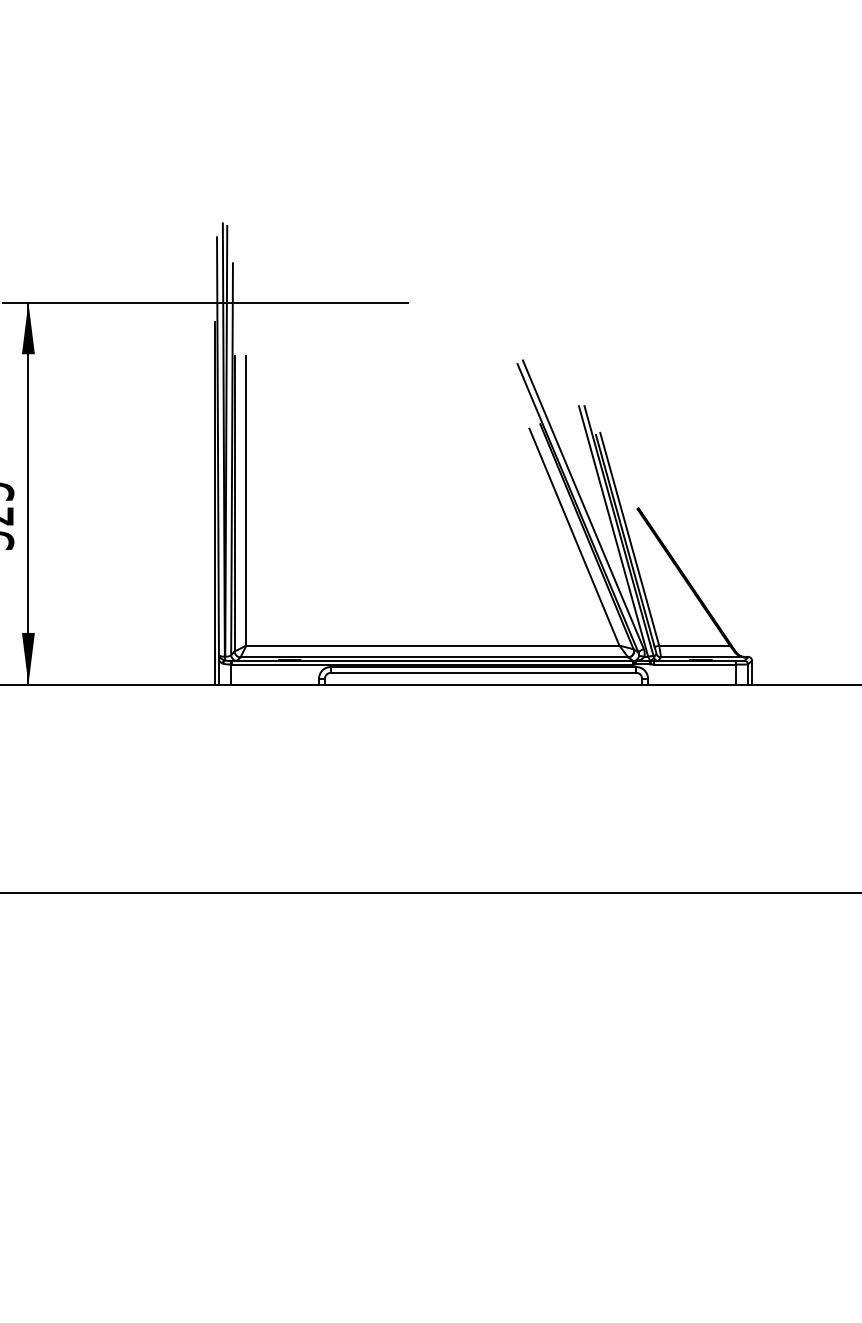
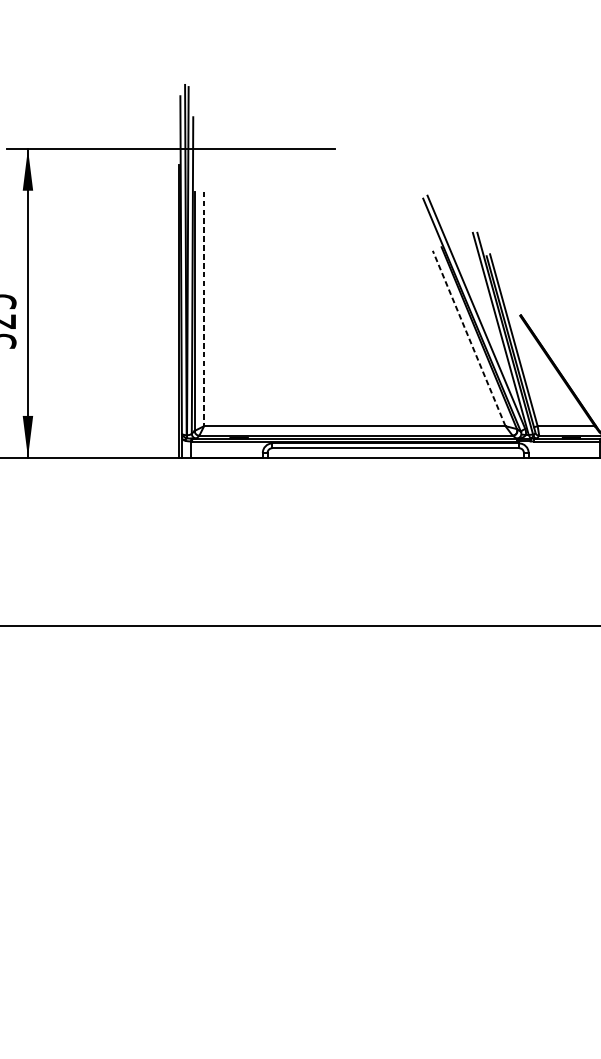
line: (246, 501) -> (204, 309), solid -> dashed
line: (574, 536) -> (469, 338), solid -> dashed

